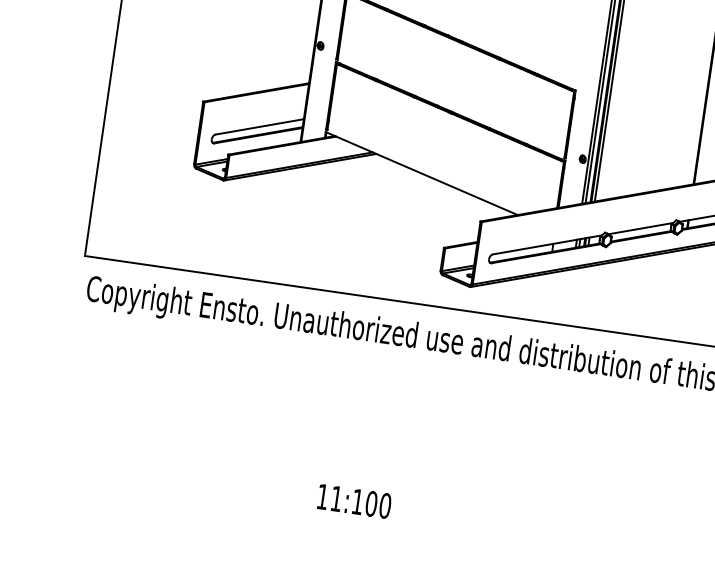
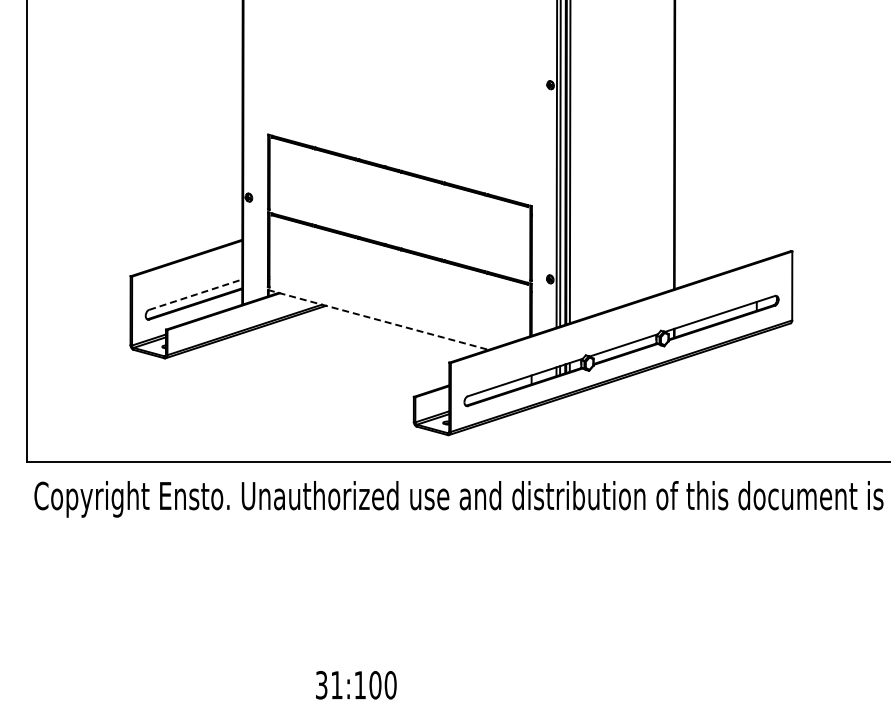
line: (259, 126) -> (195, 294), solid -> dashed
line: (421, 174) -> (378, 320), solid -> dashed
text: (322, 497) -> (321, 685), 11:100 -> 31:100

